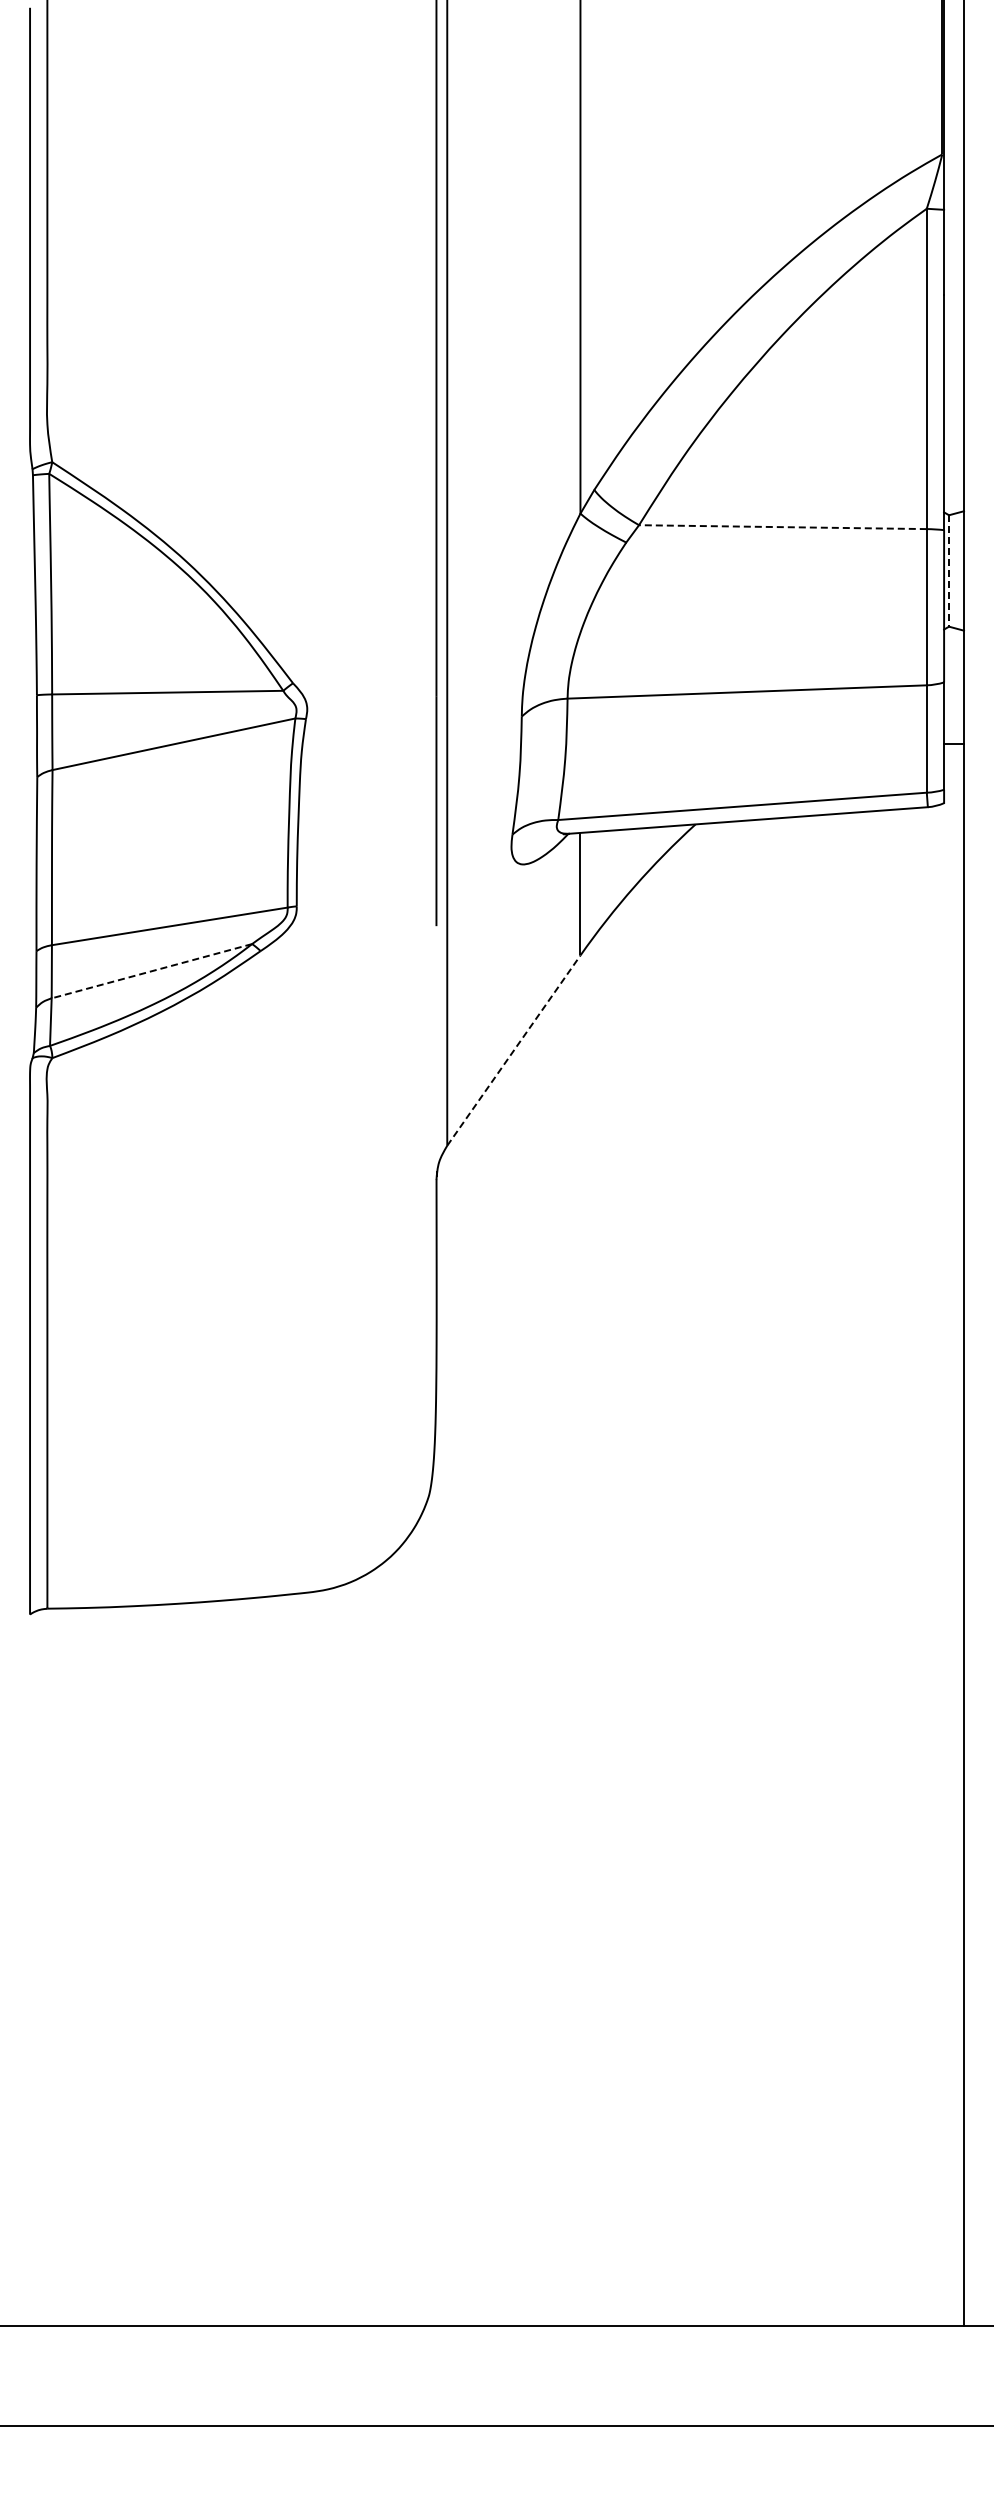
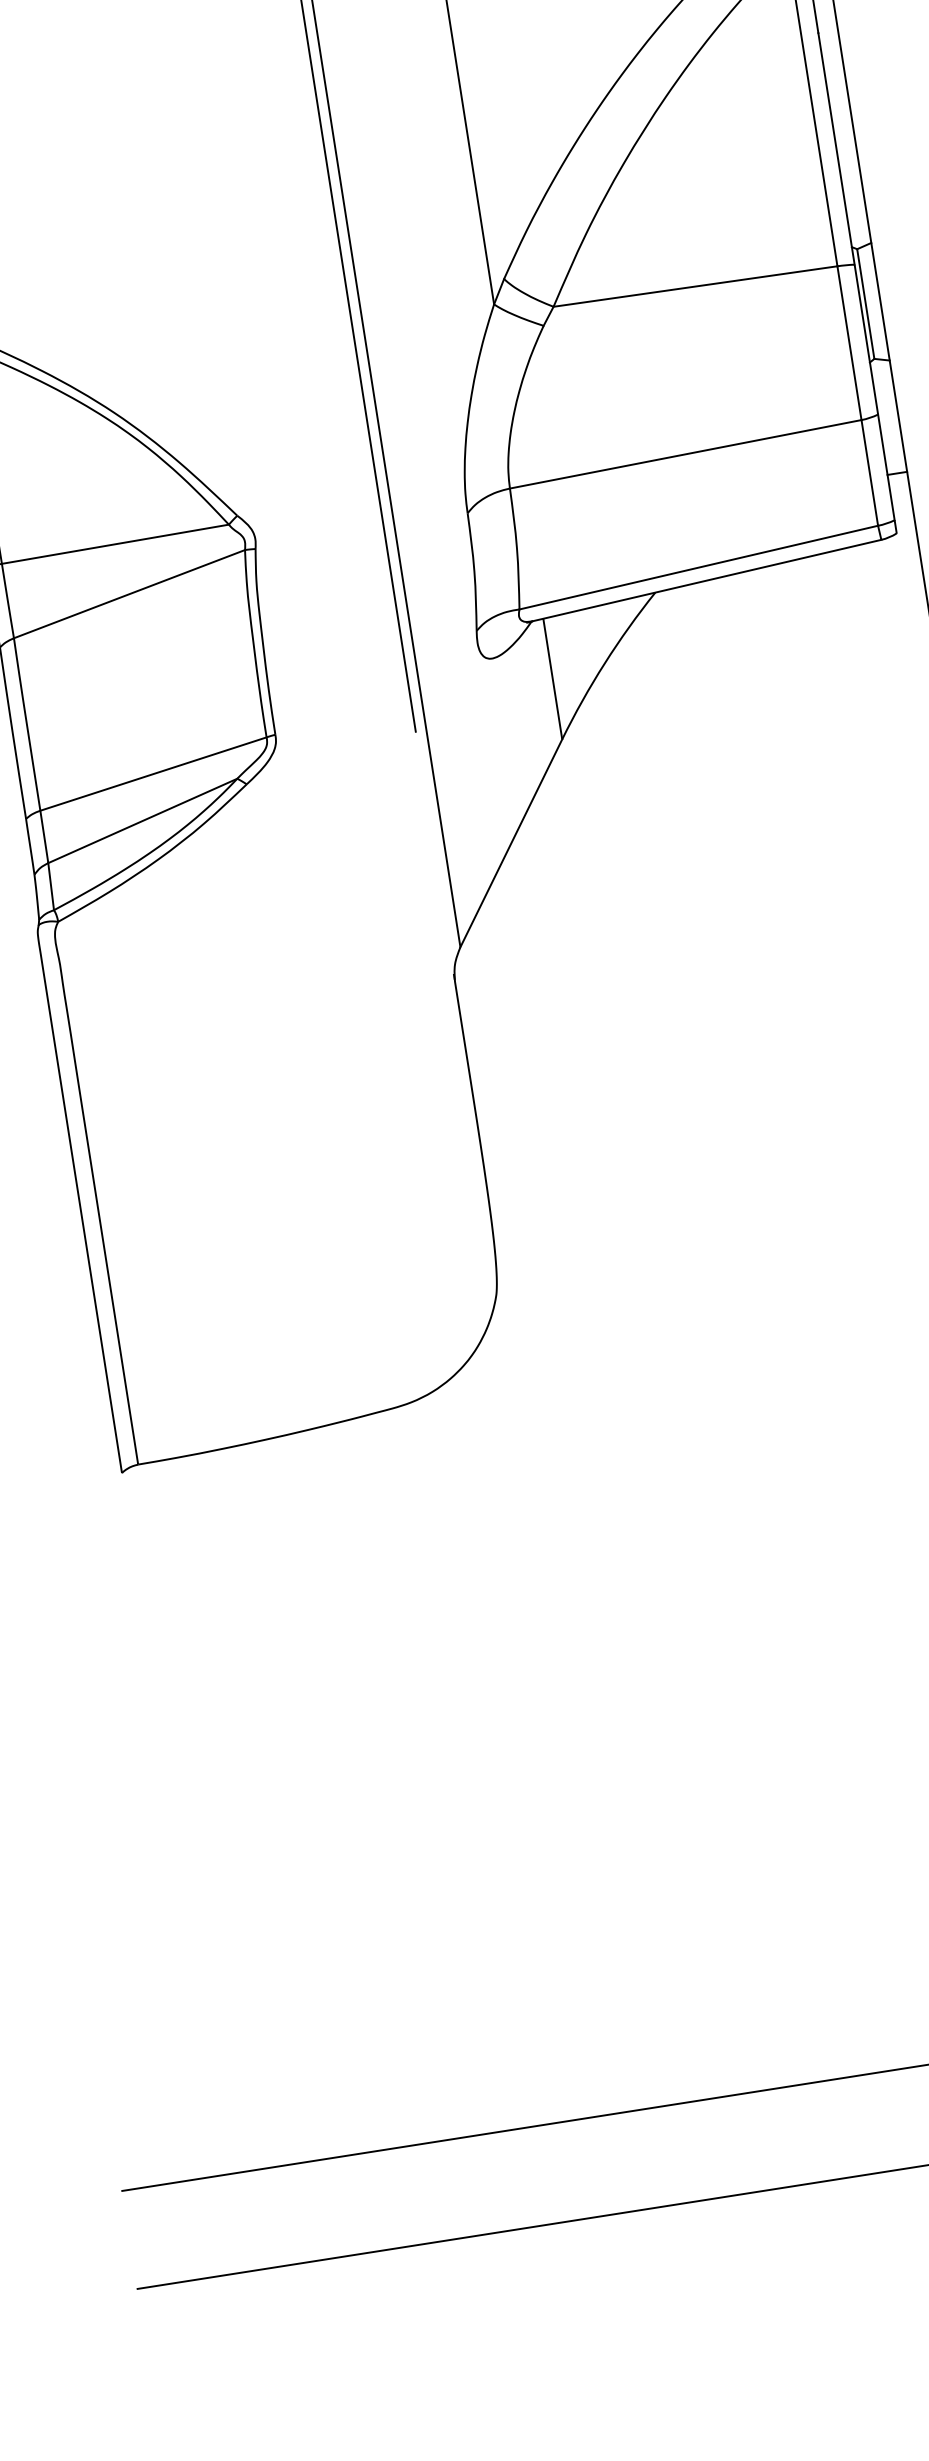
line: (782, 527) -> (695, 286), dashed -> solid
line: (949, 570) -> (866, 303), dashed -> solid
line: (151, 971) -> (142, 821), dashed -> solid
line: (514, 1050) -> (511, 843), dashed -> solid

